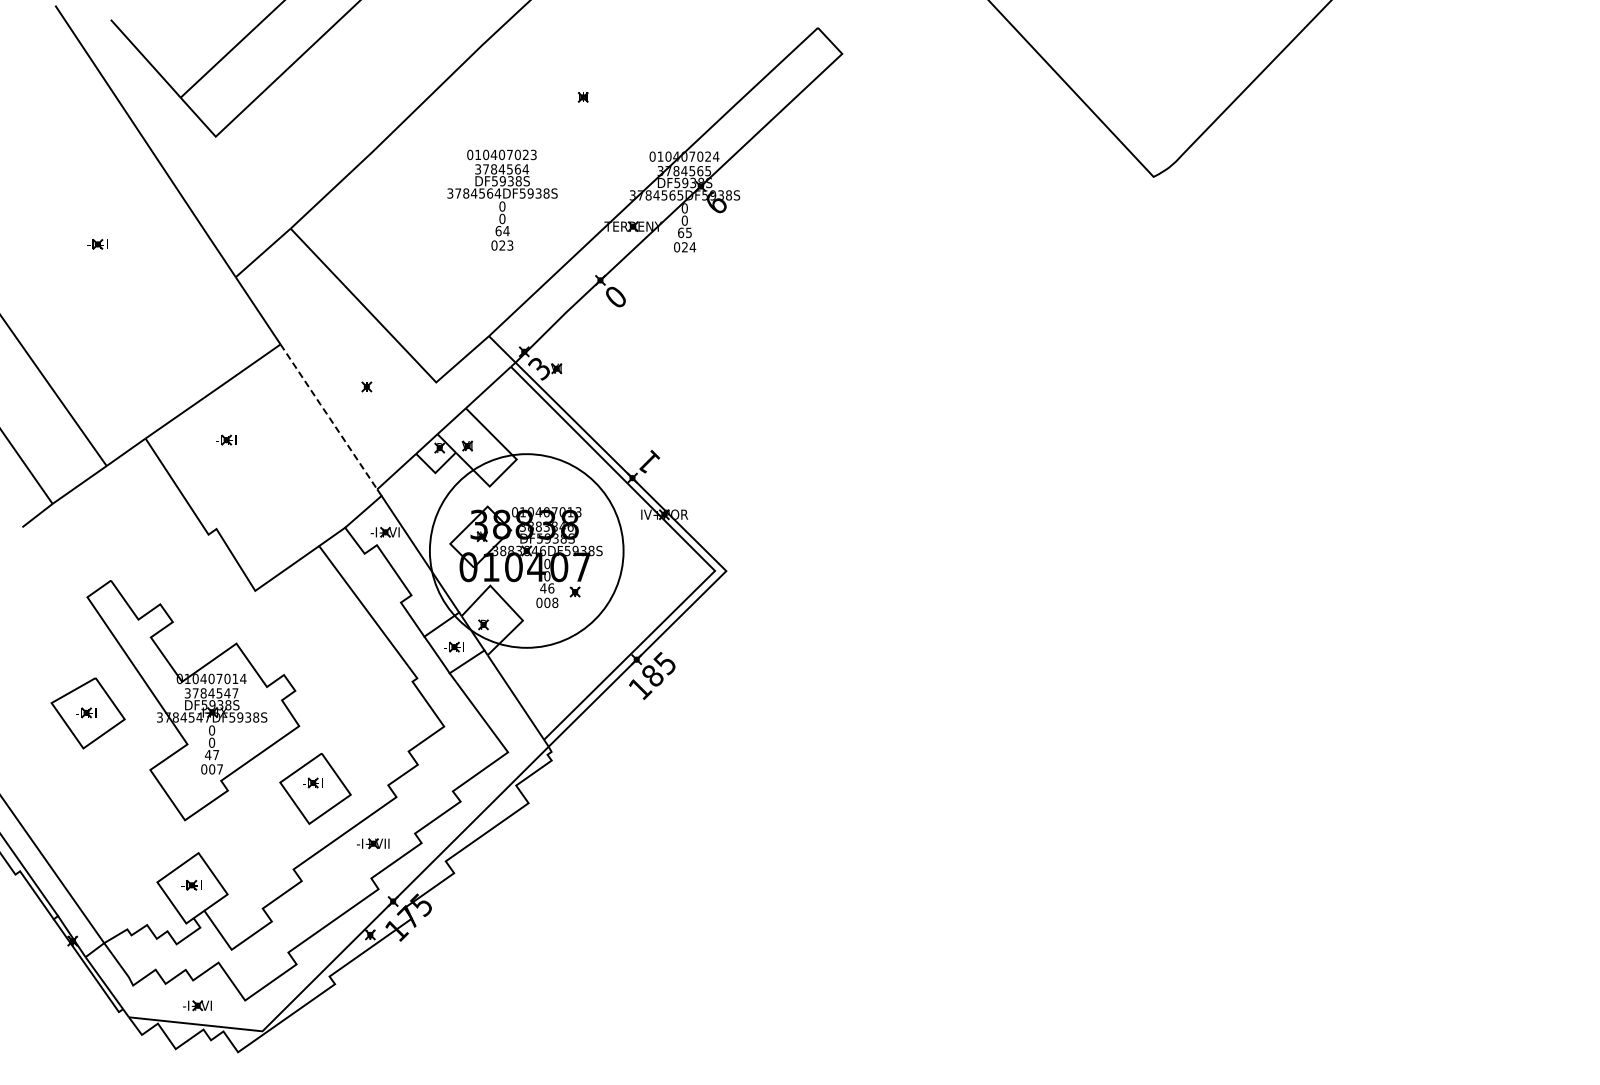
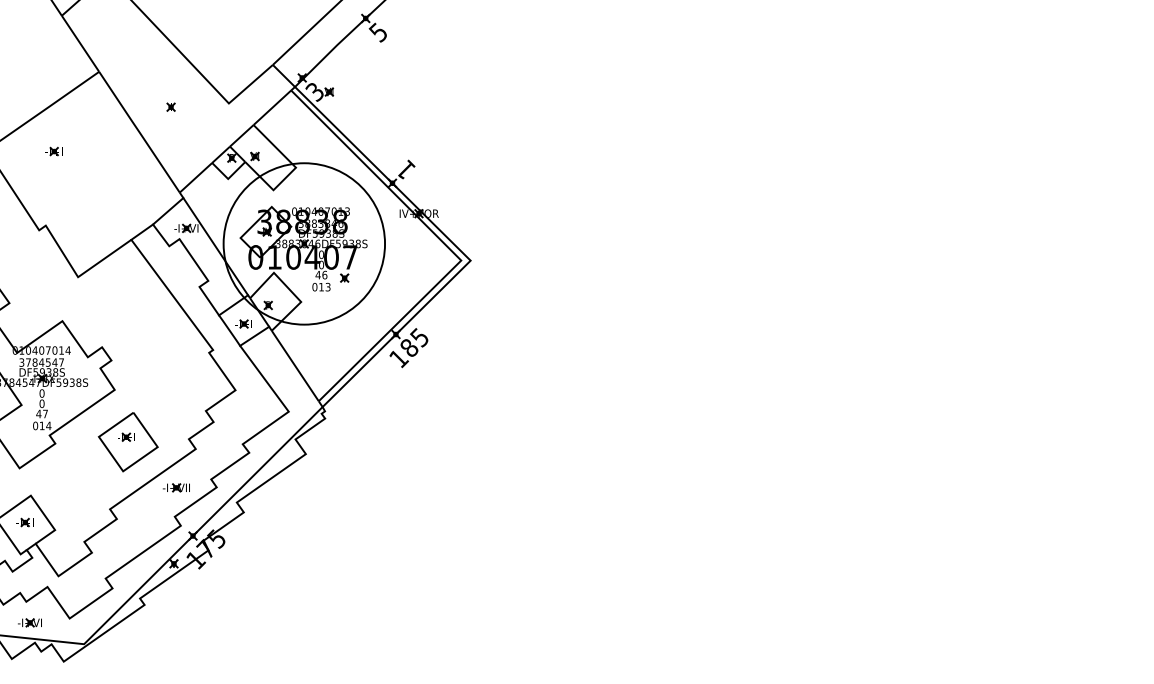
text: (614, 297) -> (377, 32), 0 -> 5
line: (328, 416) -> (139, 131), dashed -> solid
text: (551, 602) -> (324, 286), 008 -> 013
text: (216, 769) -> (45, 426), 007 -> 014

